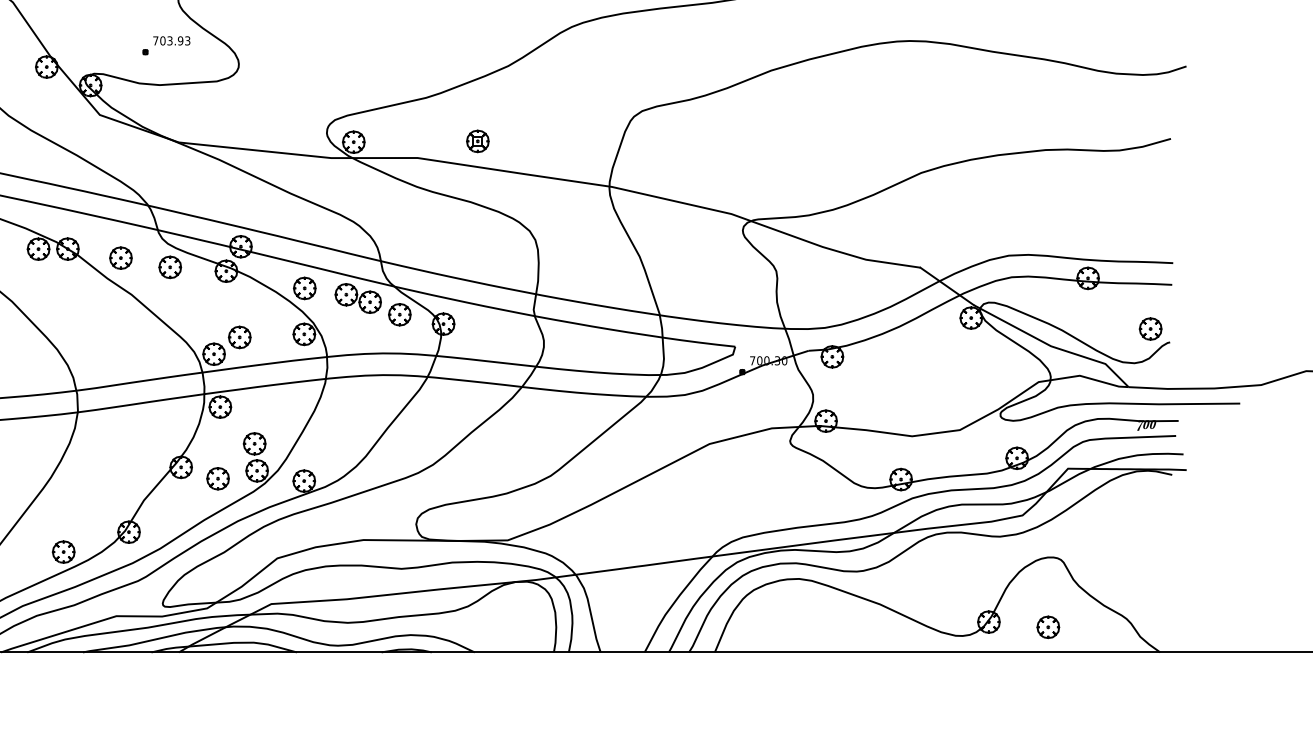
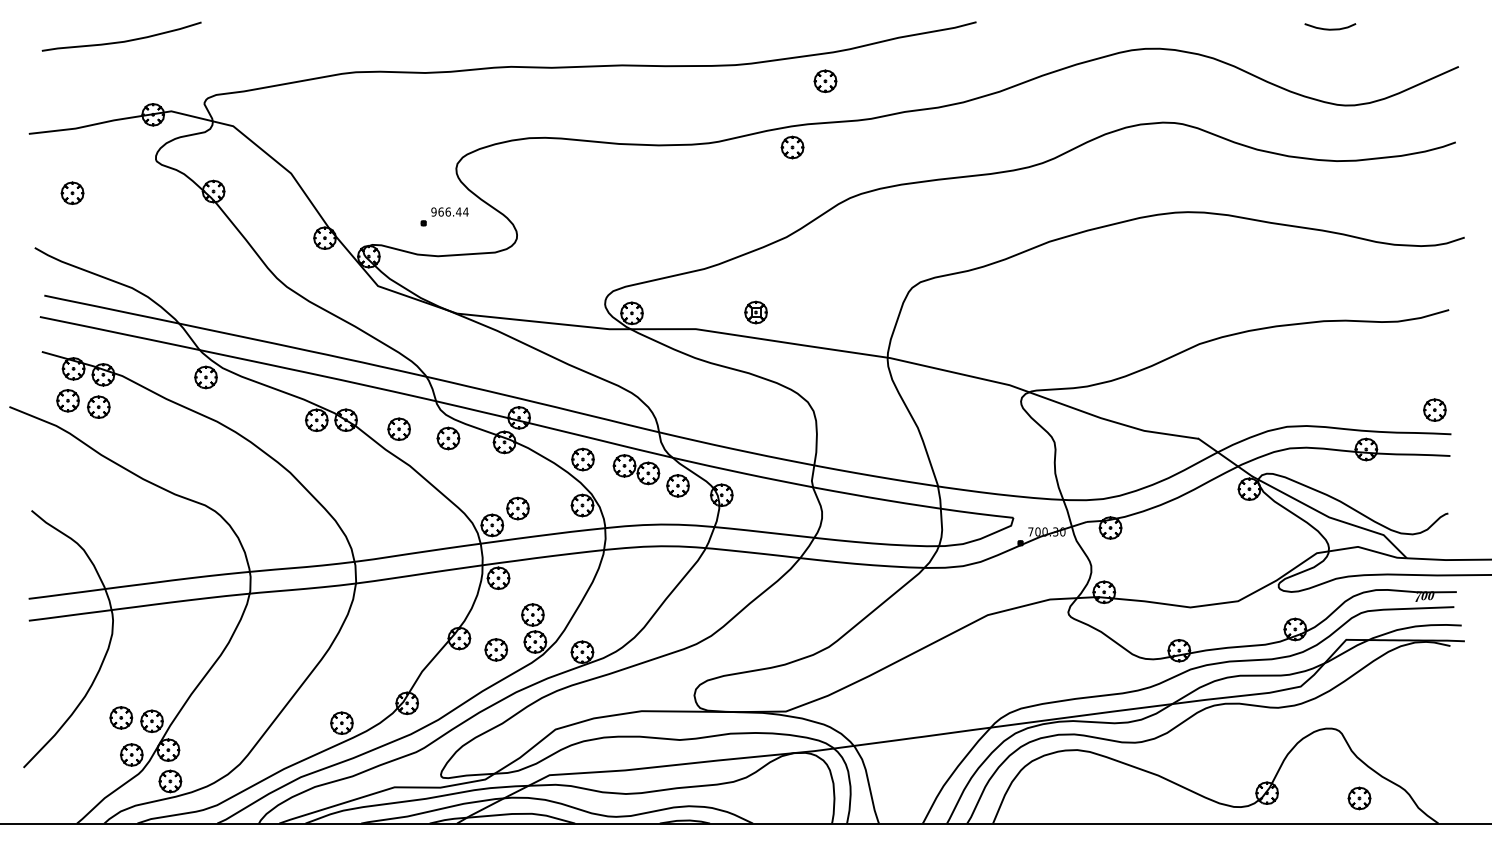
text: (171, 40) -> (449, 211), 703.93 -> 966.44
part: (1150, 328) -> (1434, 409), moved
part: (1048, 627) -> (1359, 798), moved

